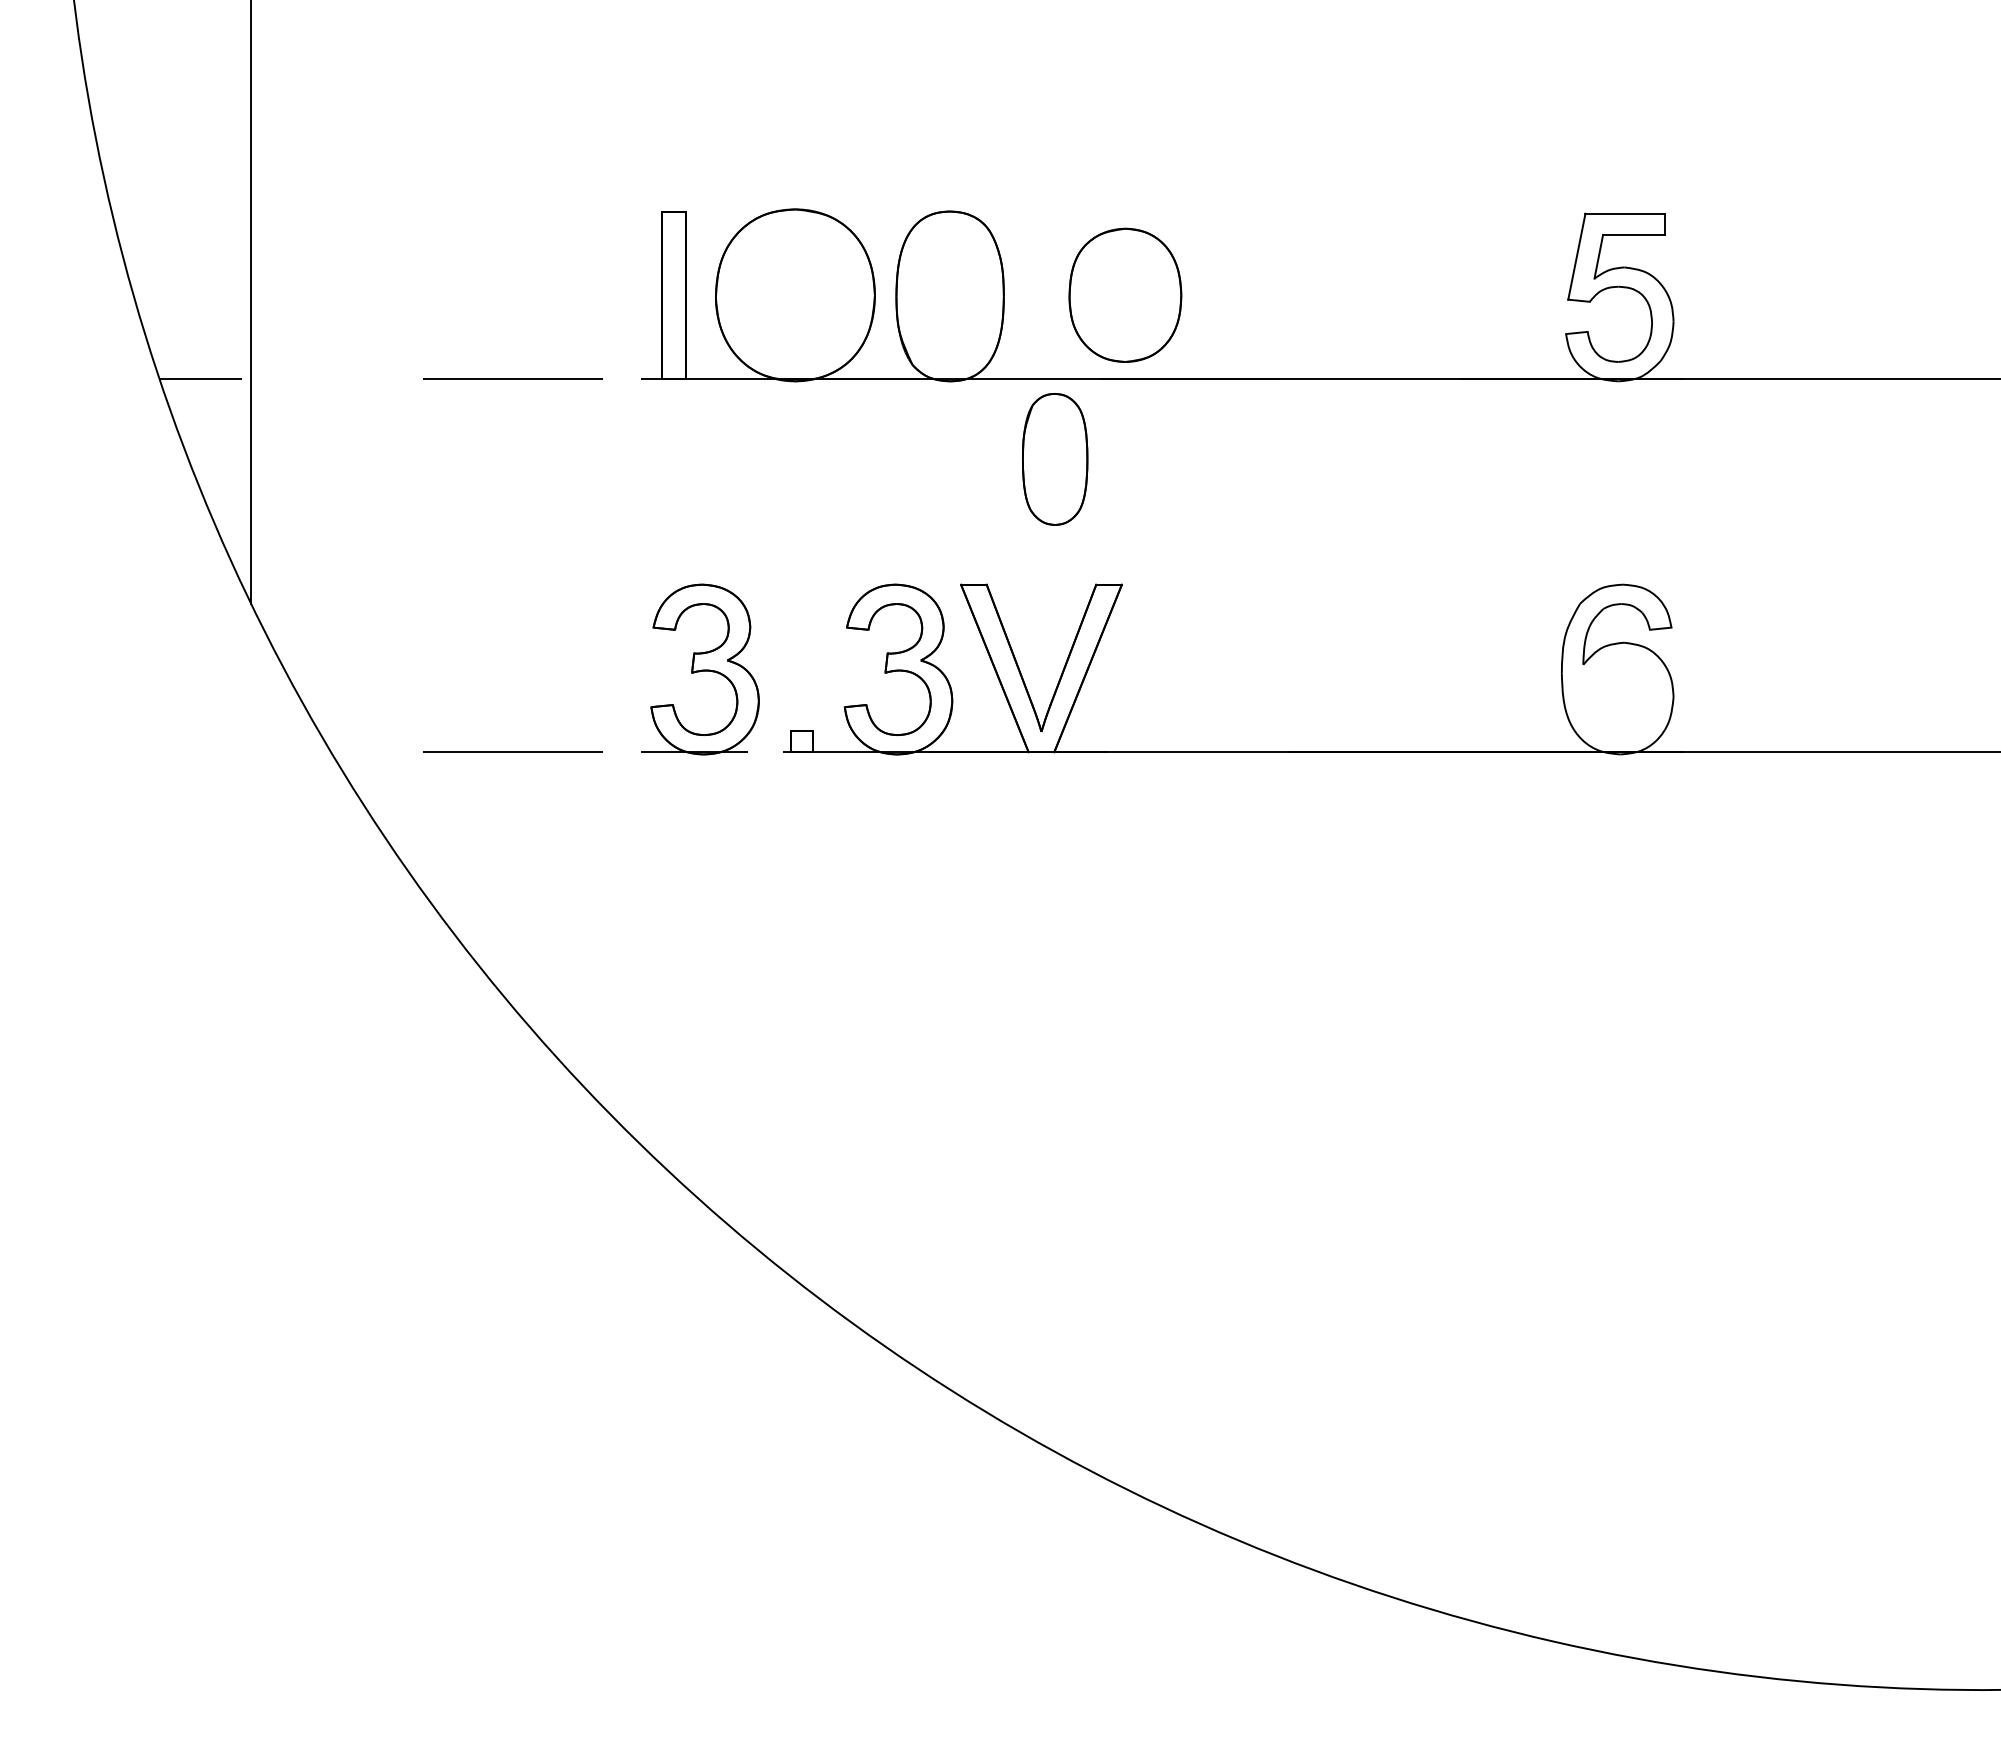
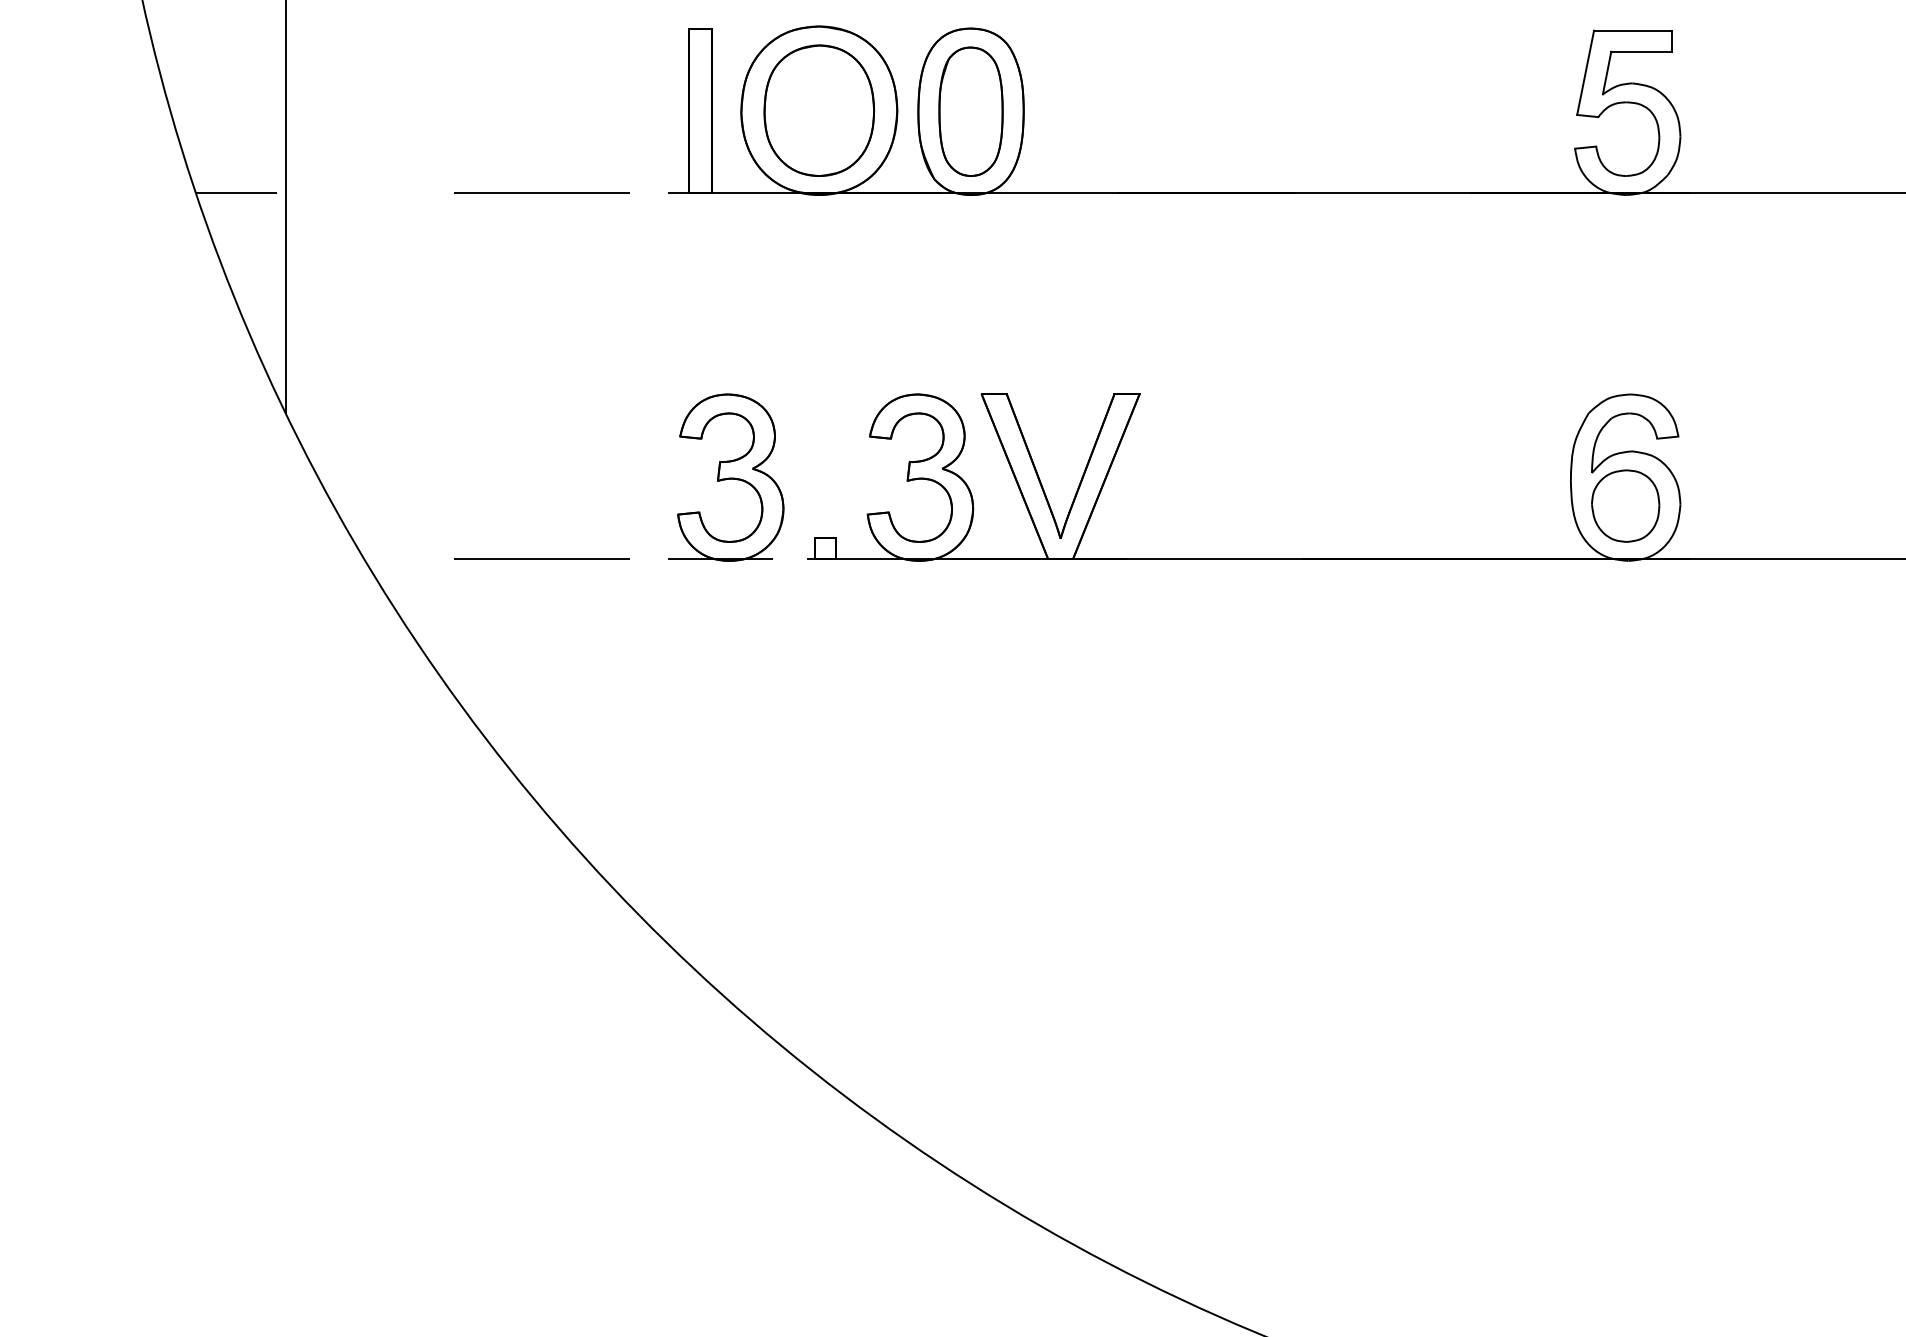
part: (1125, 294) -> (819, 109), moved
part: (1055, 459) -> (971, 111), moved
part: (1617, 698) -> (1625, 506), added

